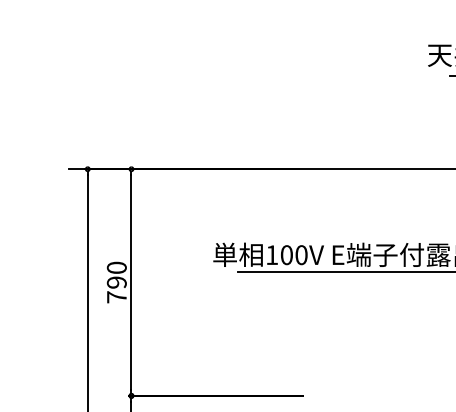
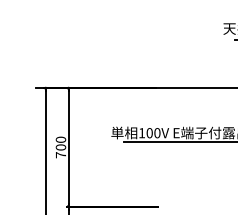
text: (117, 282) -> (61, 147), 790 -> 700

